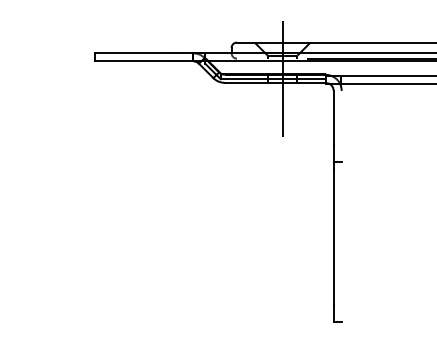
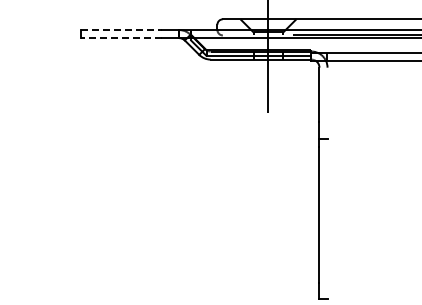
line: (136, 53) -> (122, 30), solid -> dashed
line: (135, 61) -> (121, 38), solid -> dashed

